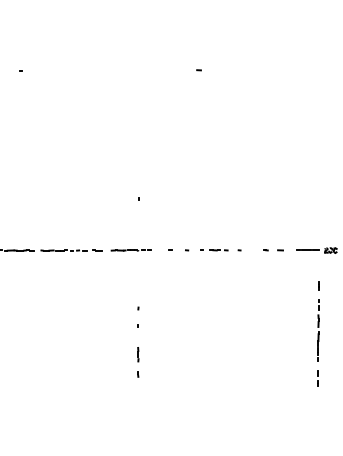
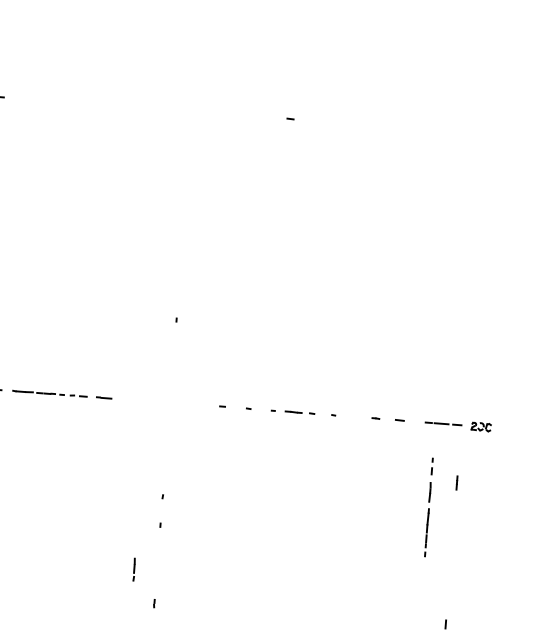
line: (130, 250) -> (157, 401), removed
part: (318, 330) -> (428, 507), moved
line: (138, 354) -> (134, 569), moved

